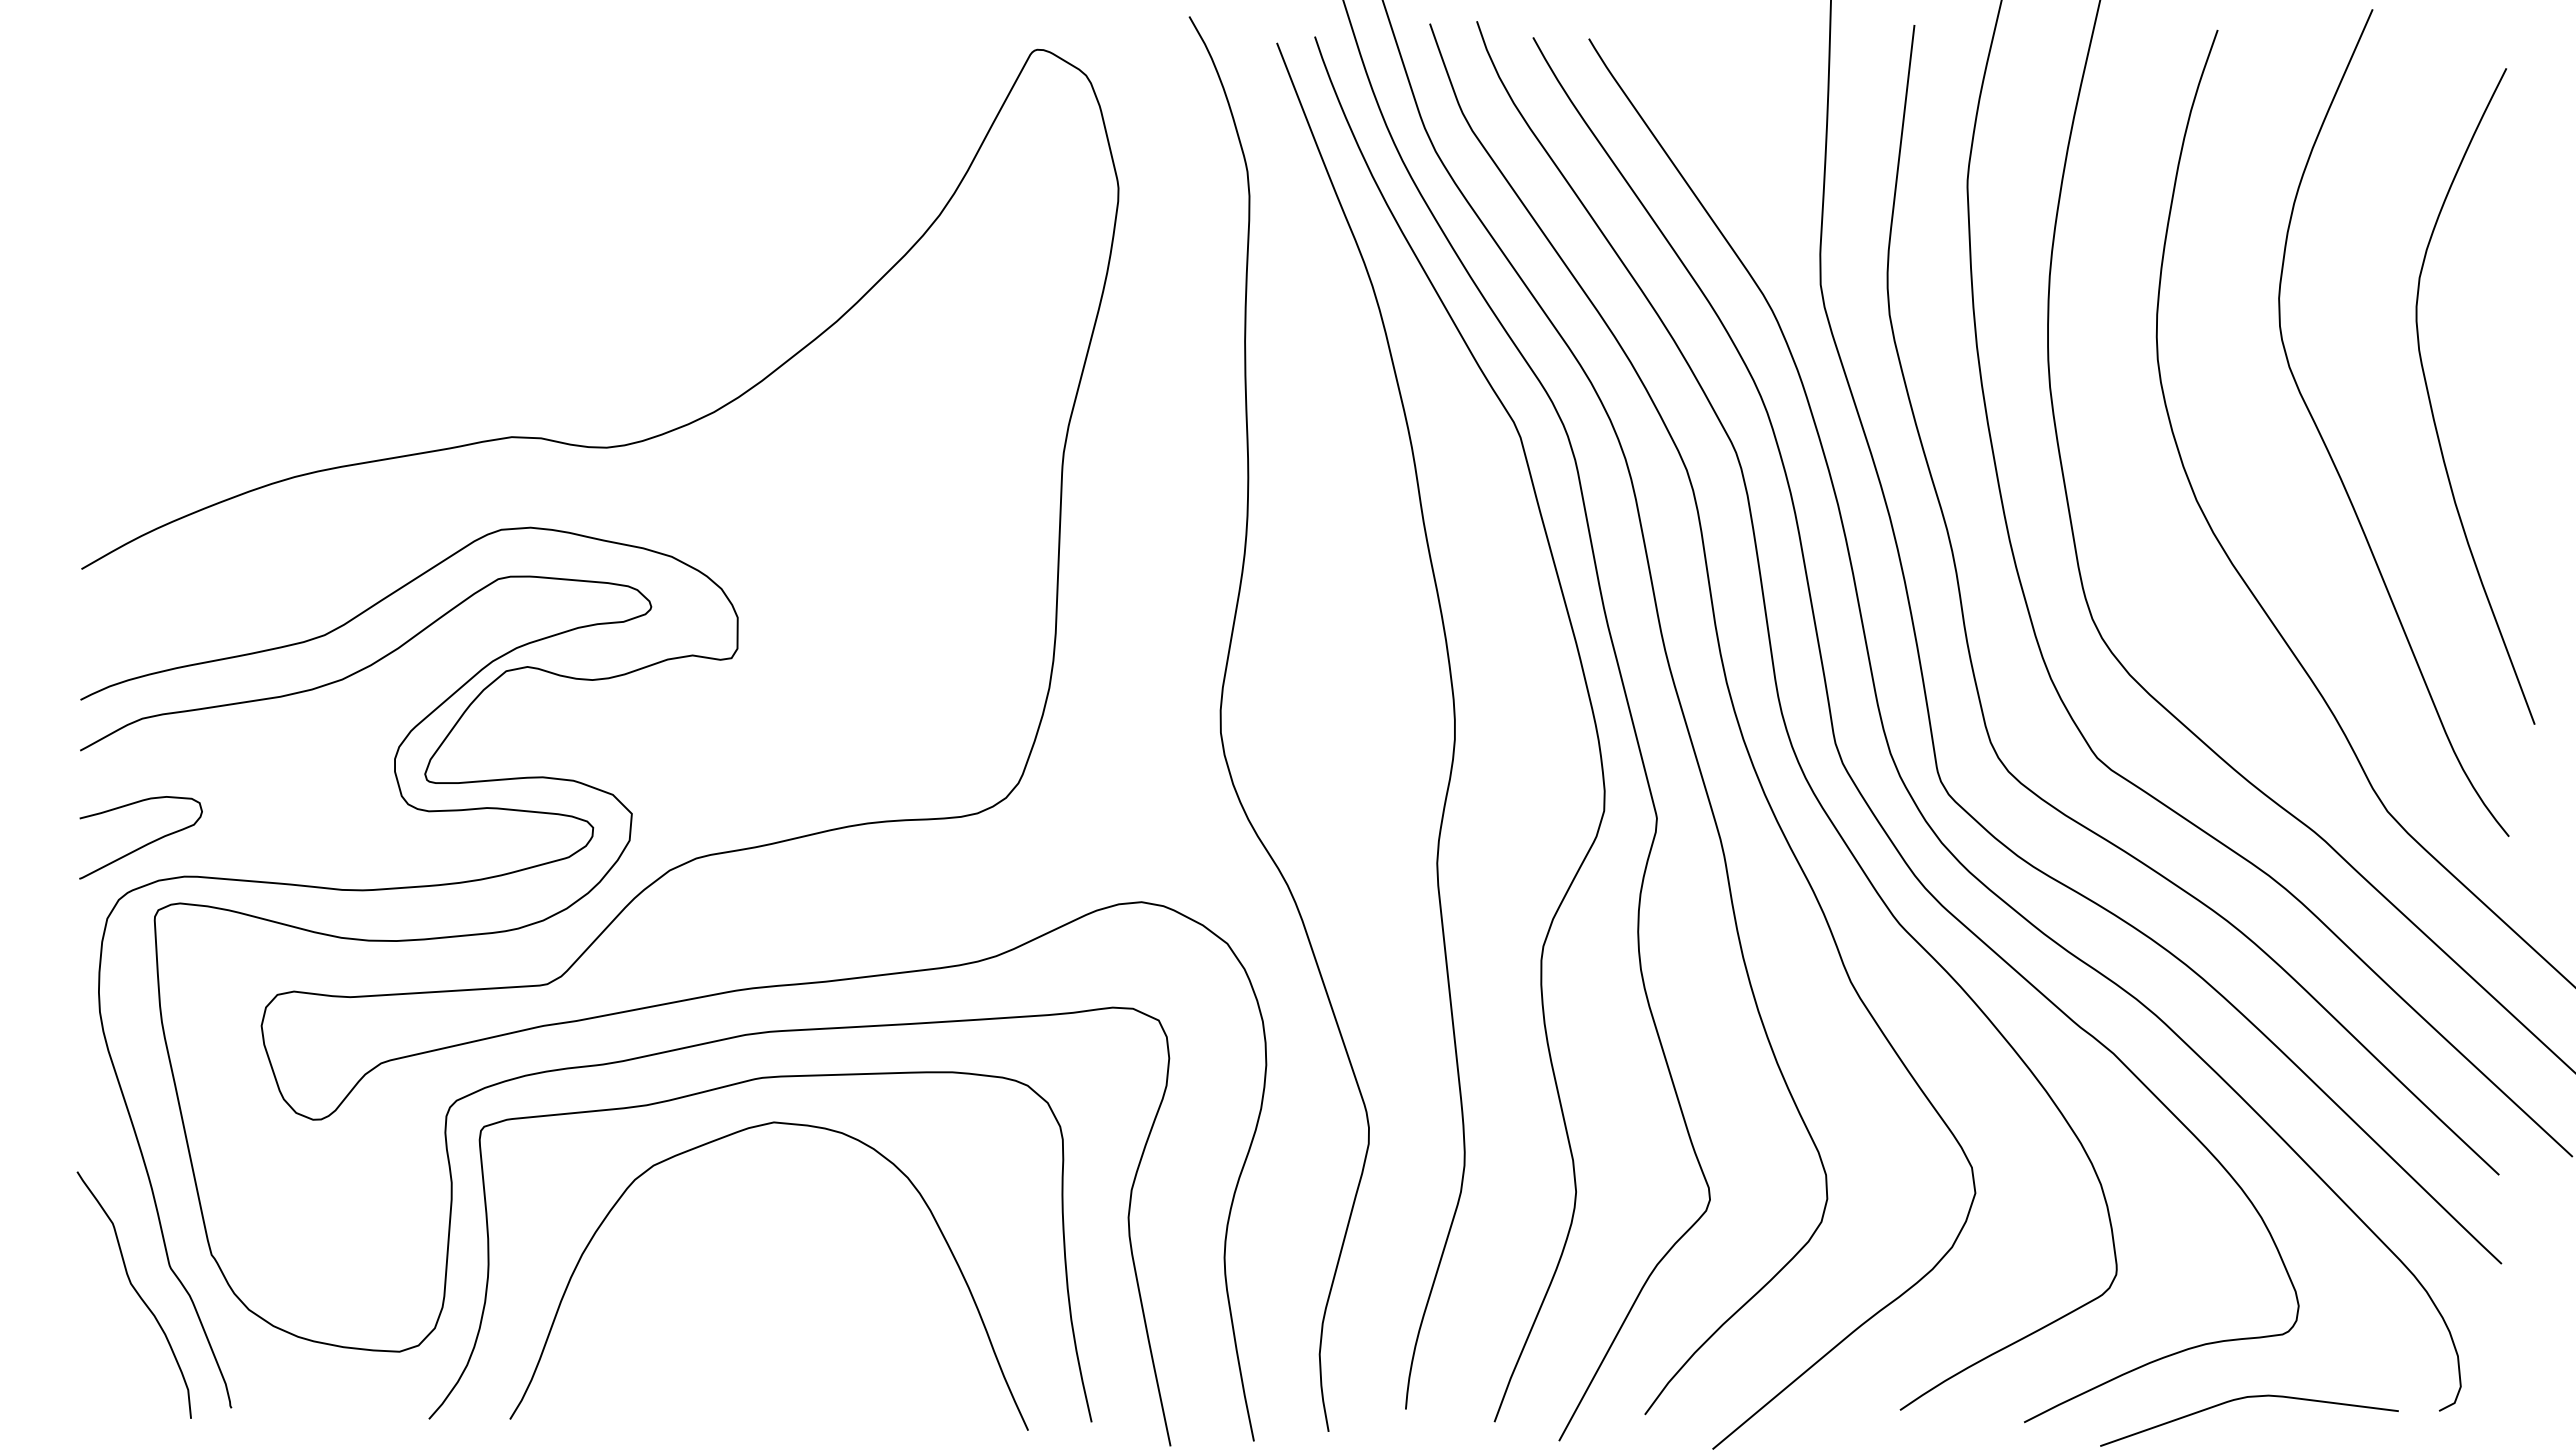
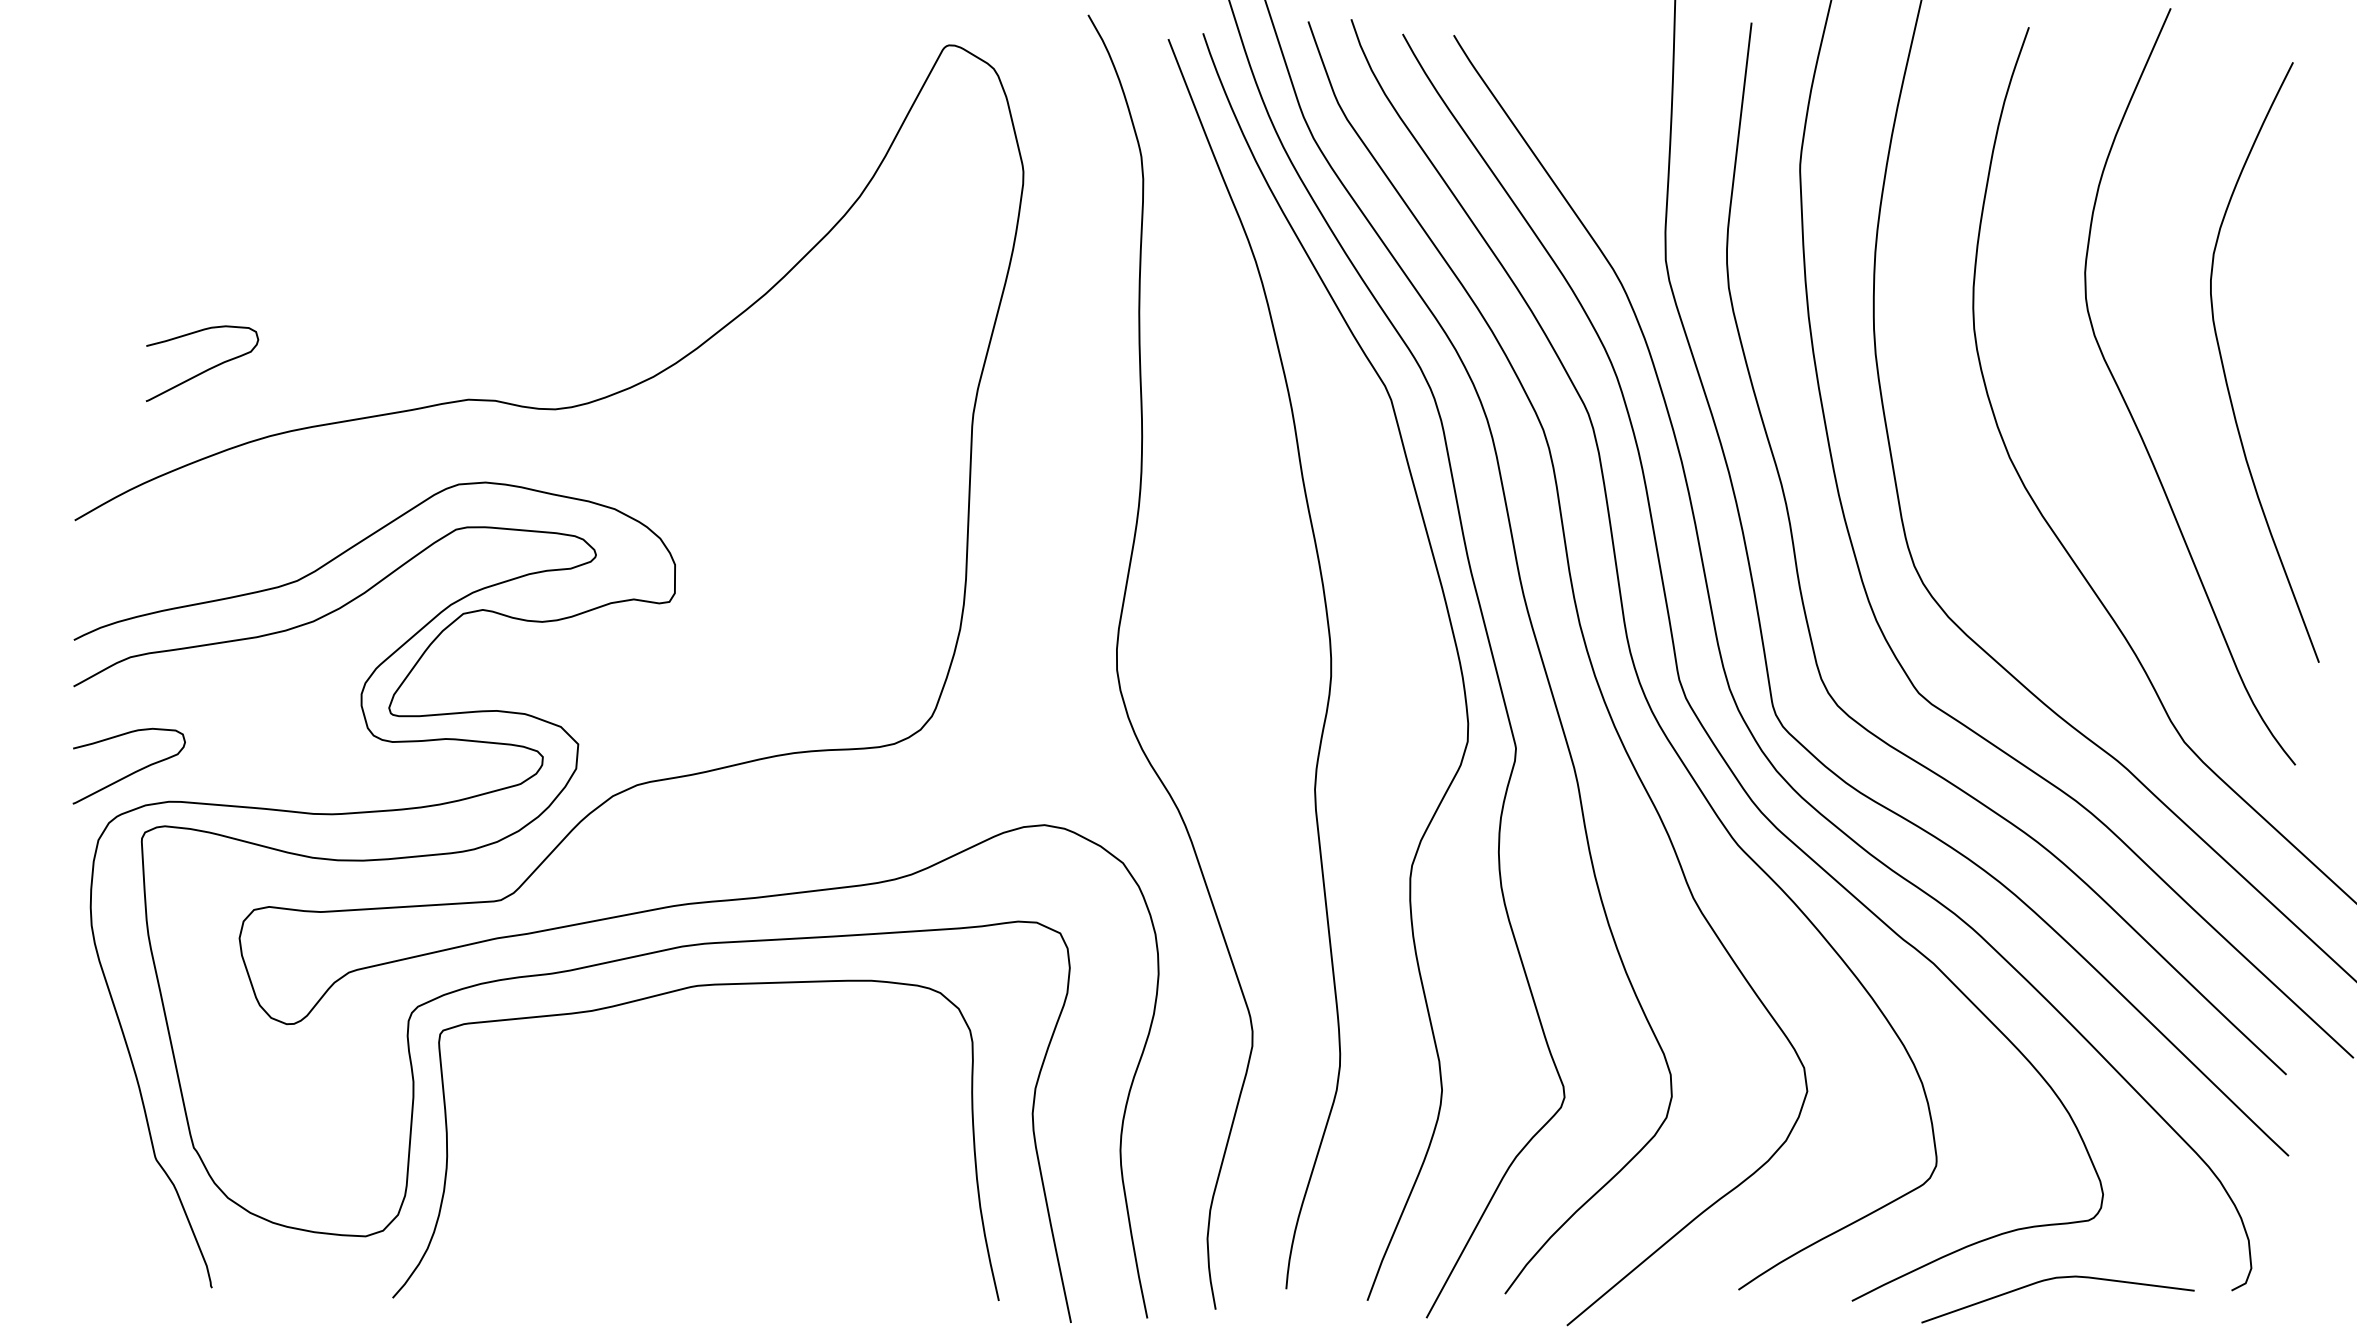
curve: (224, 404) -> (205, 369), added
curve: (718, 1140) -> (657, 1043), removed
curve: (136, 1293) -> (125, 1183), removed

